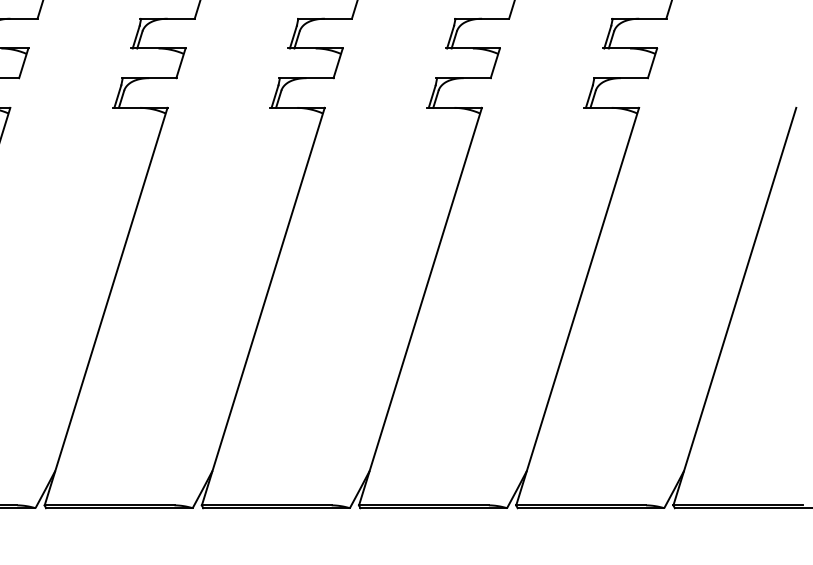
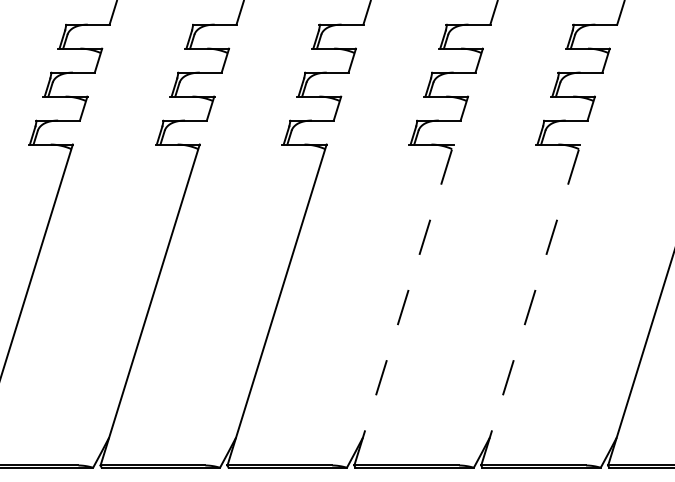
line: (419, 307) -> (403, 305), solid -> dashed
line: (577, 307) -> (530, 305), solid -> dashed

